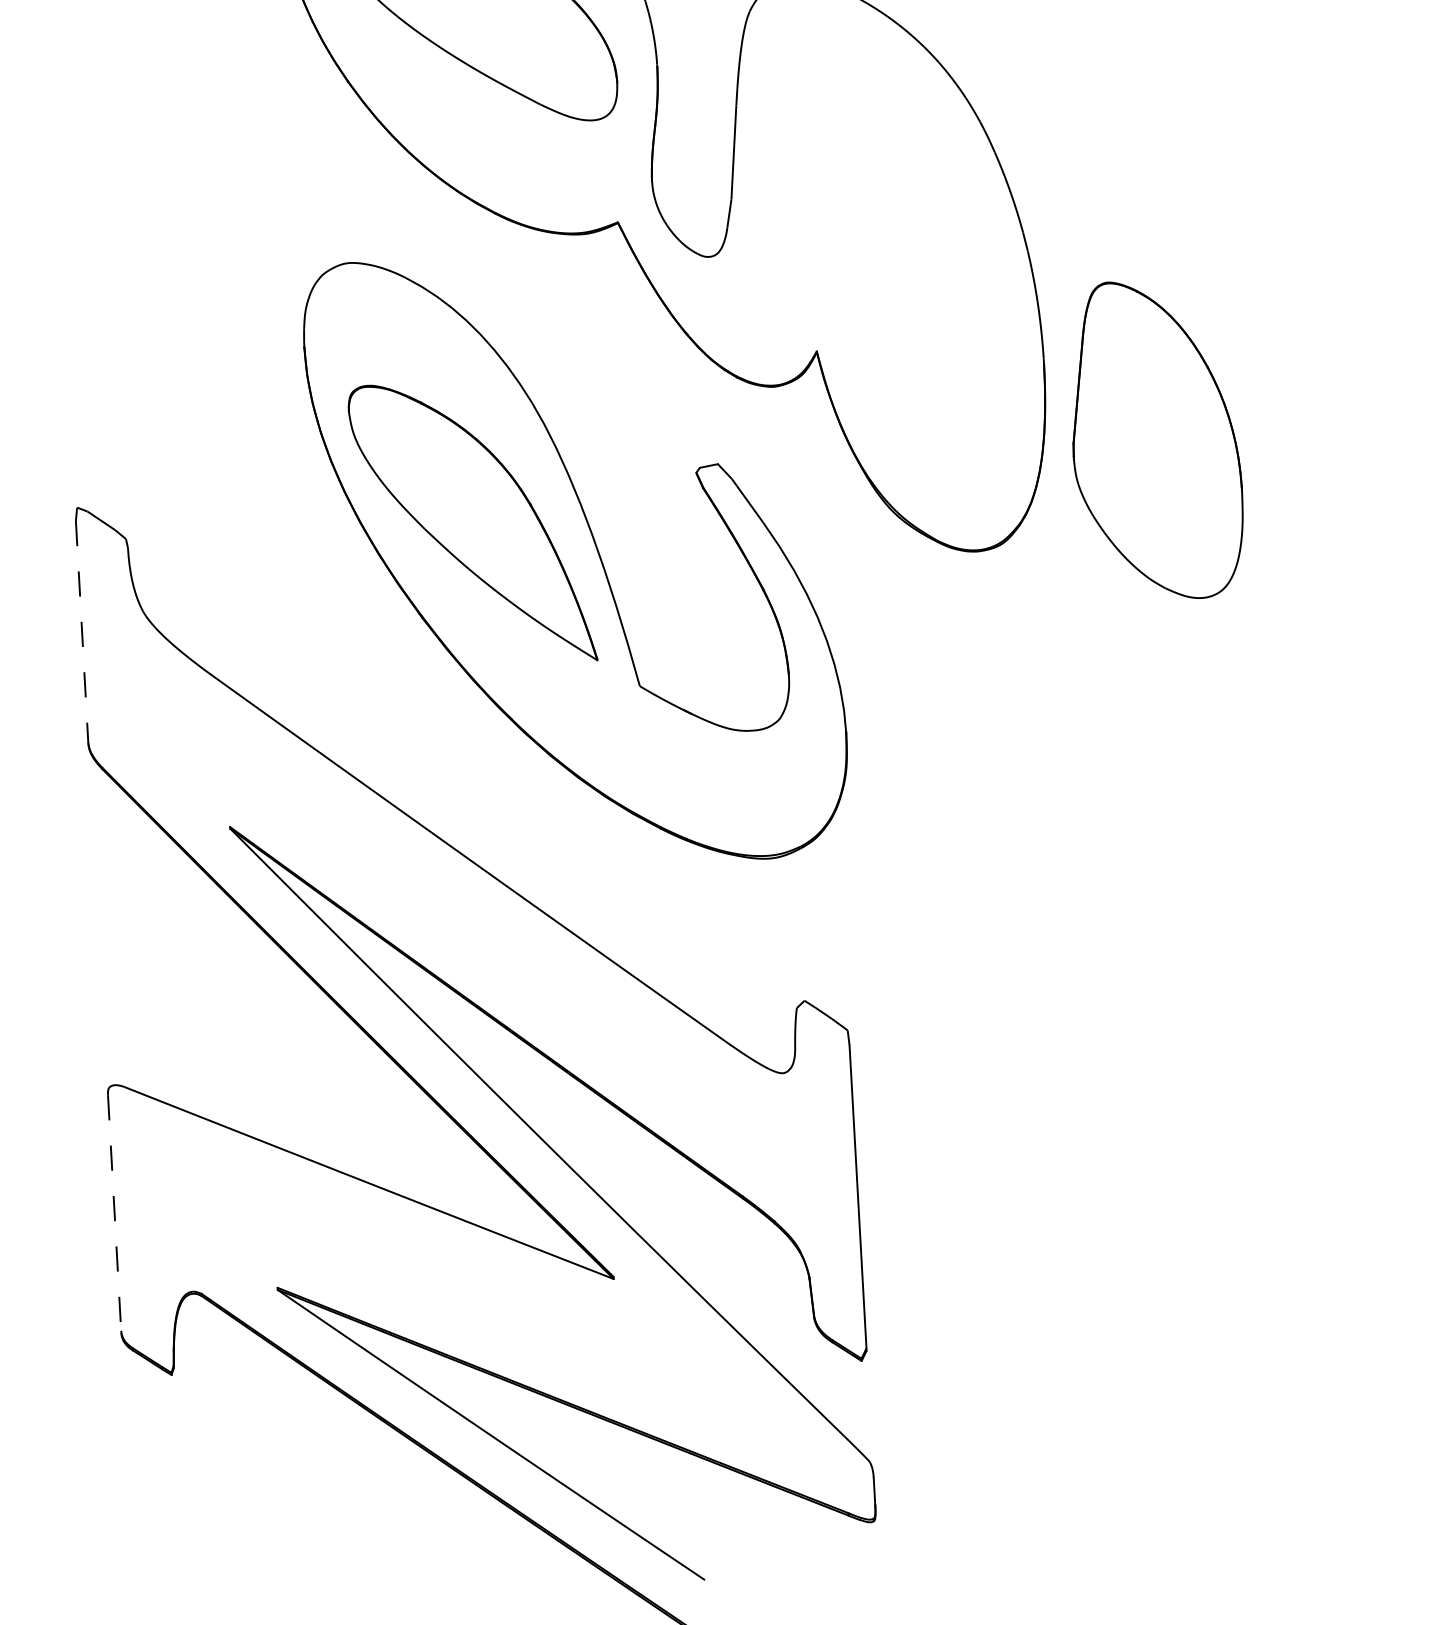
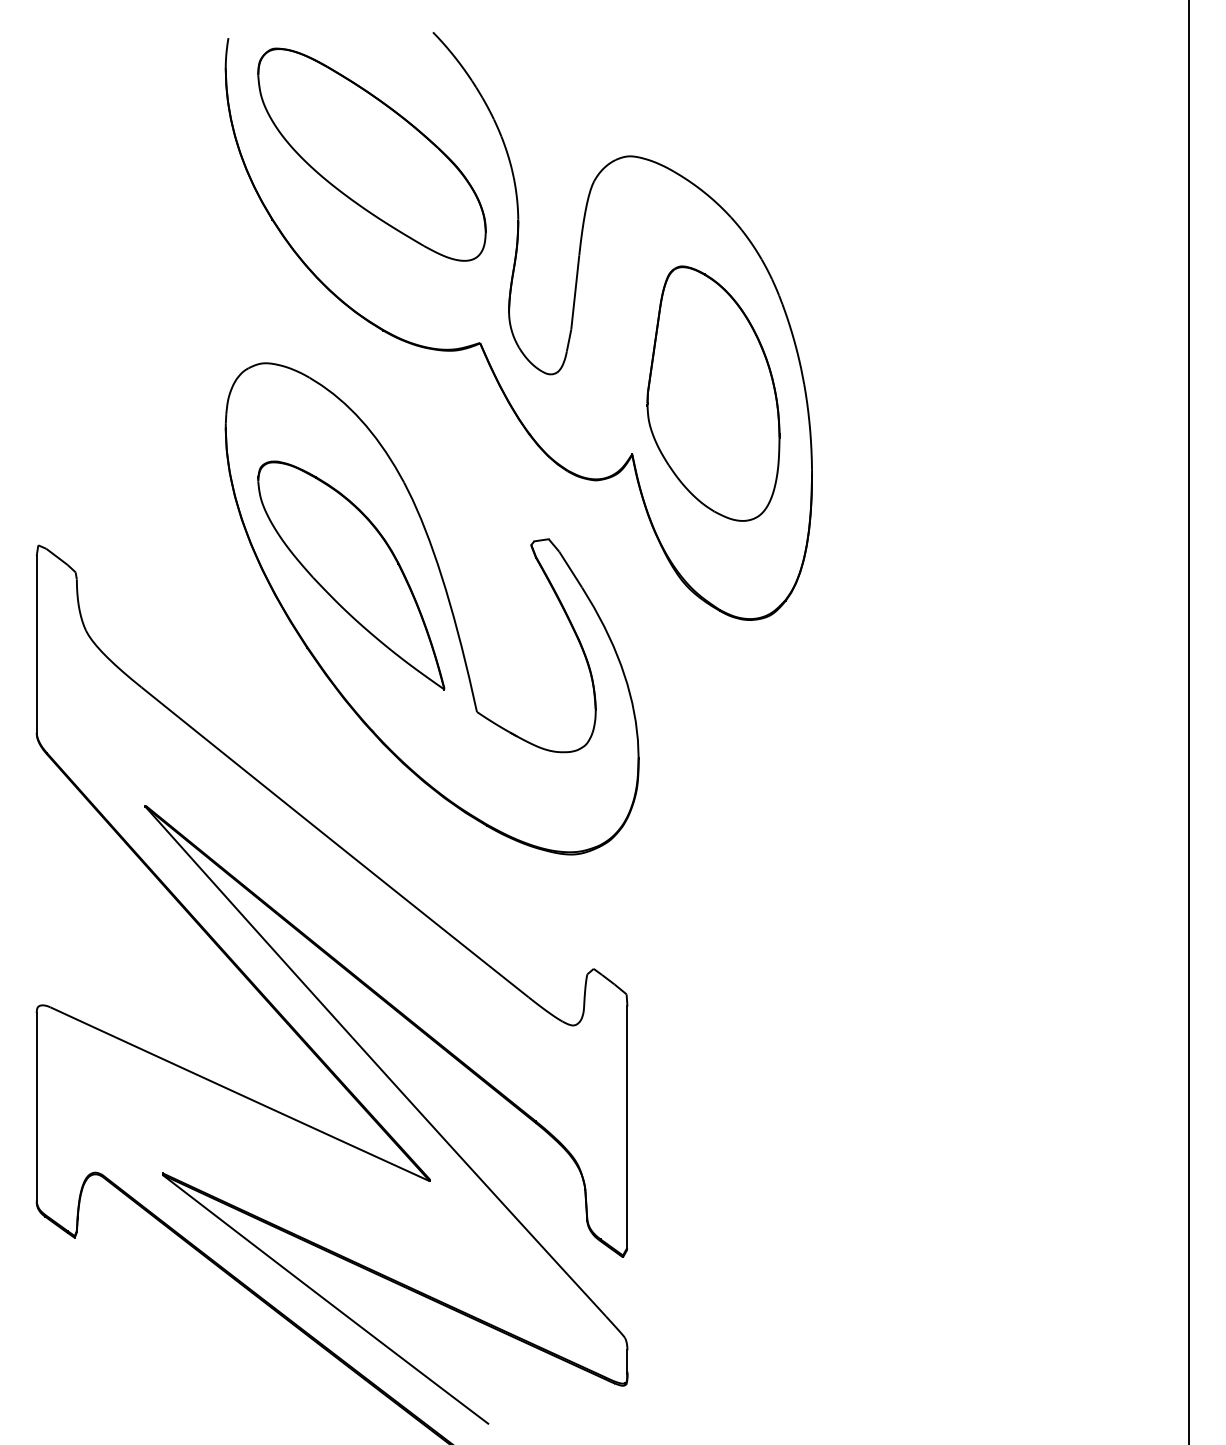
part: (1155, 440) -> (713, 393), moved
line: (81, 632) -> (36, 644), dashed -> solid
line: (114, 1213) -> (36, 1107), dashed -> solid

